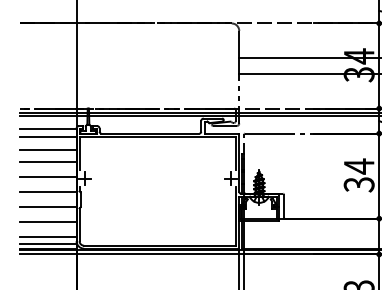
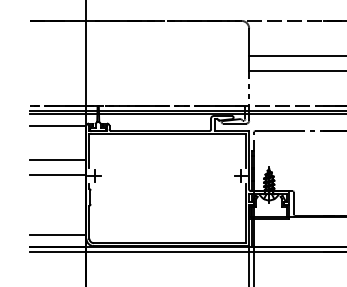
line: (47, 137) -> (57, 135), removed
line: (47, 149) -> (57, 147), removed
line: (47, 192) -> (57, 190), removed
line: (47, 207) -> (57, 205), removed
line: (47, 222) -> (57, 220), removed
line: (47, 244) -> (57, 242), removed

